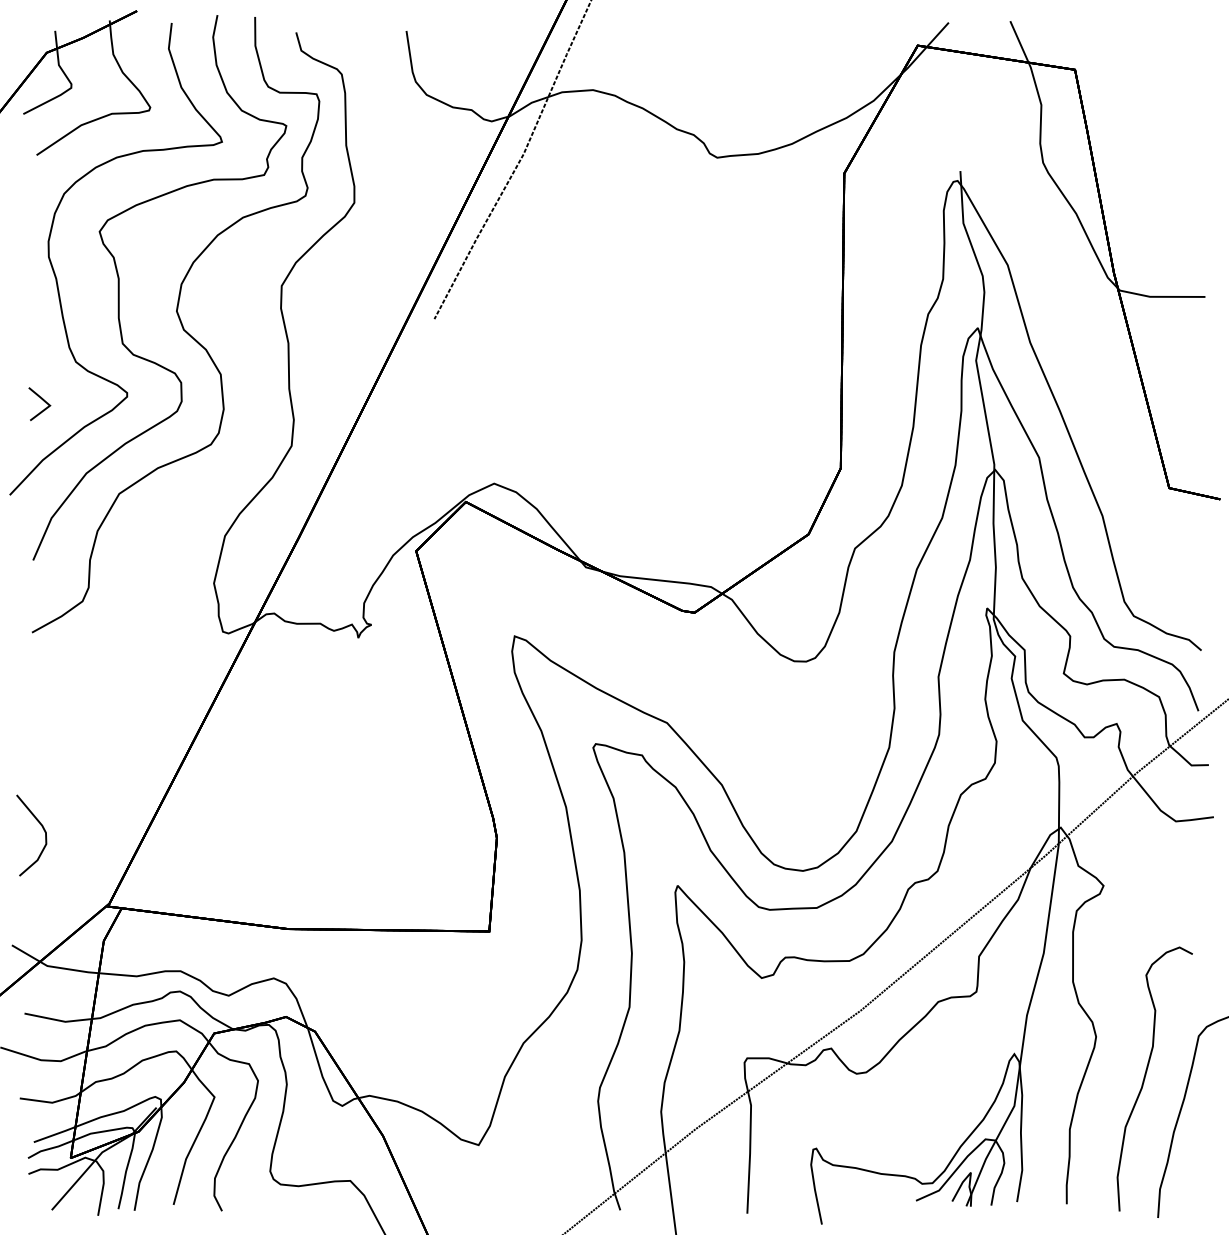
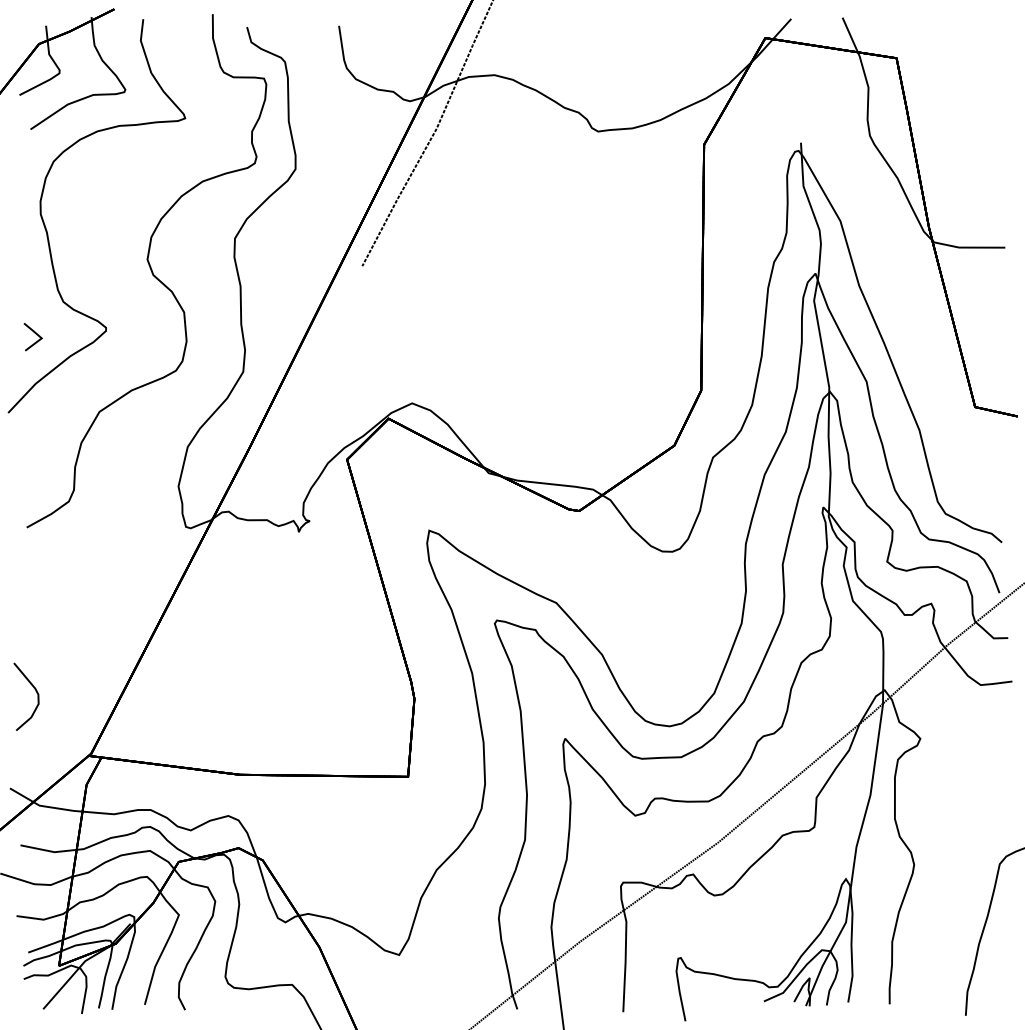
curve: (119, 287) -> (99, 239), removed
curve: (1146, 1074) -> (956, 896), removed

